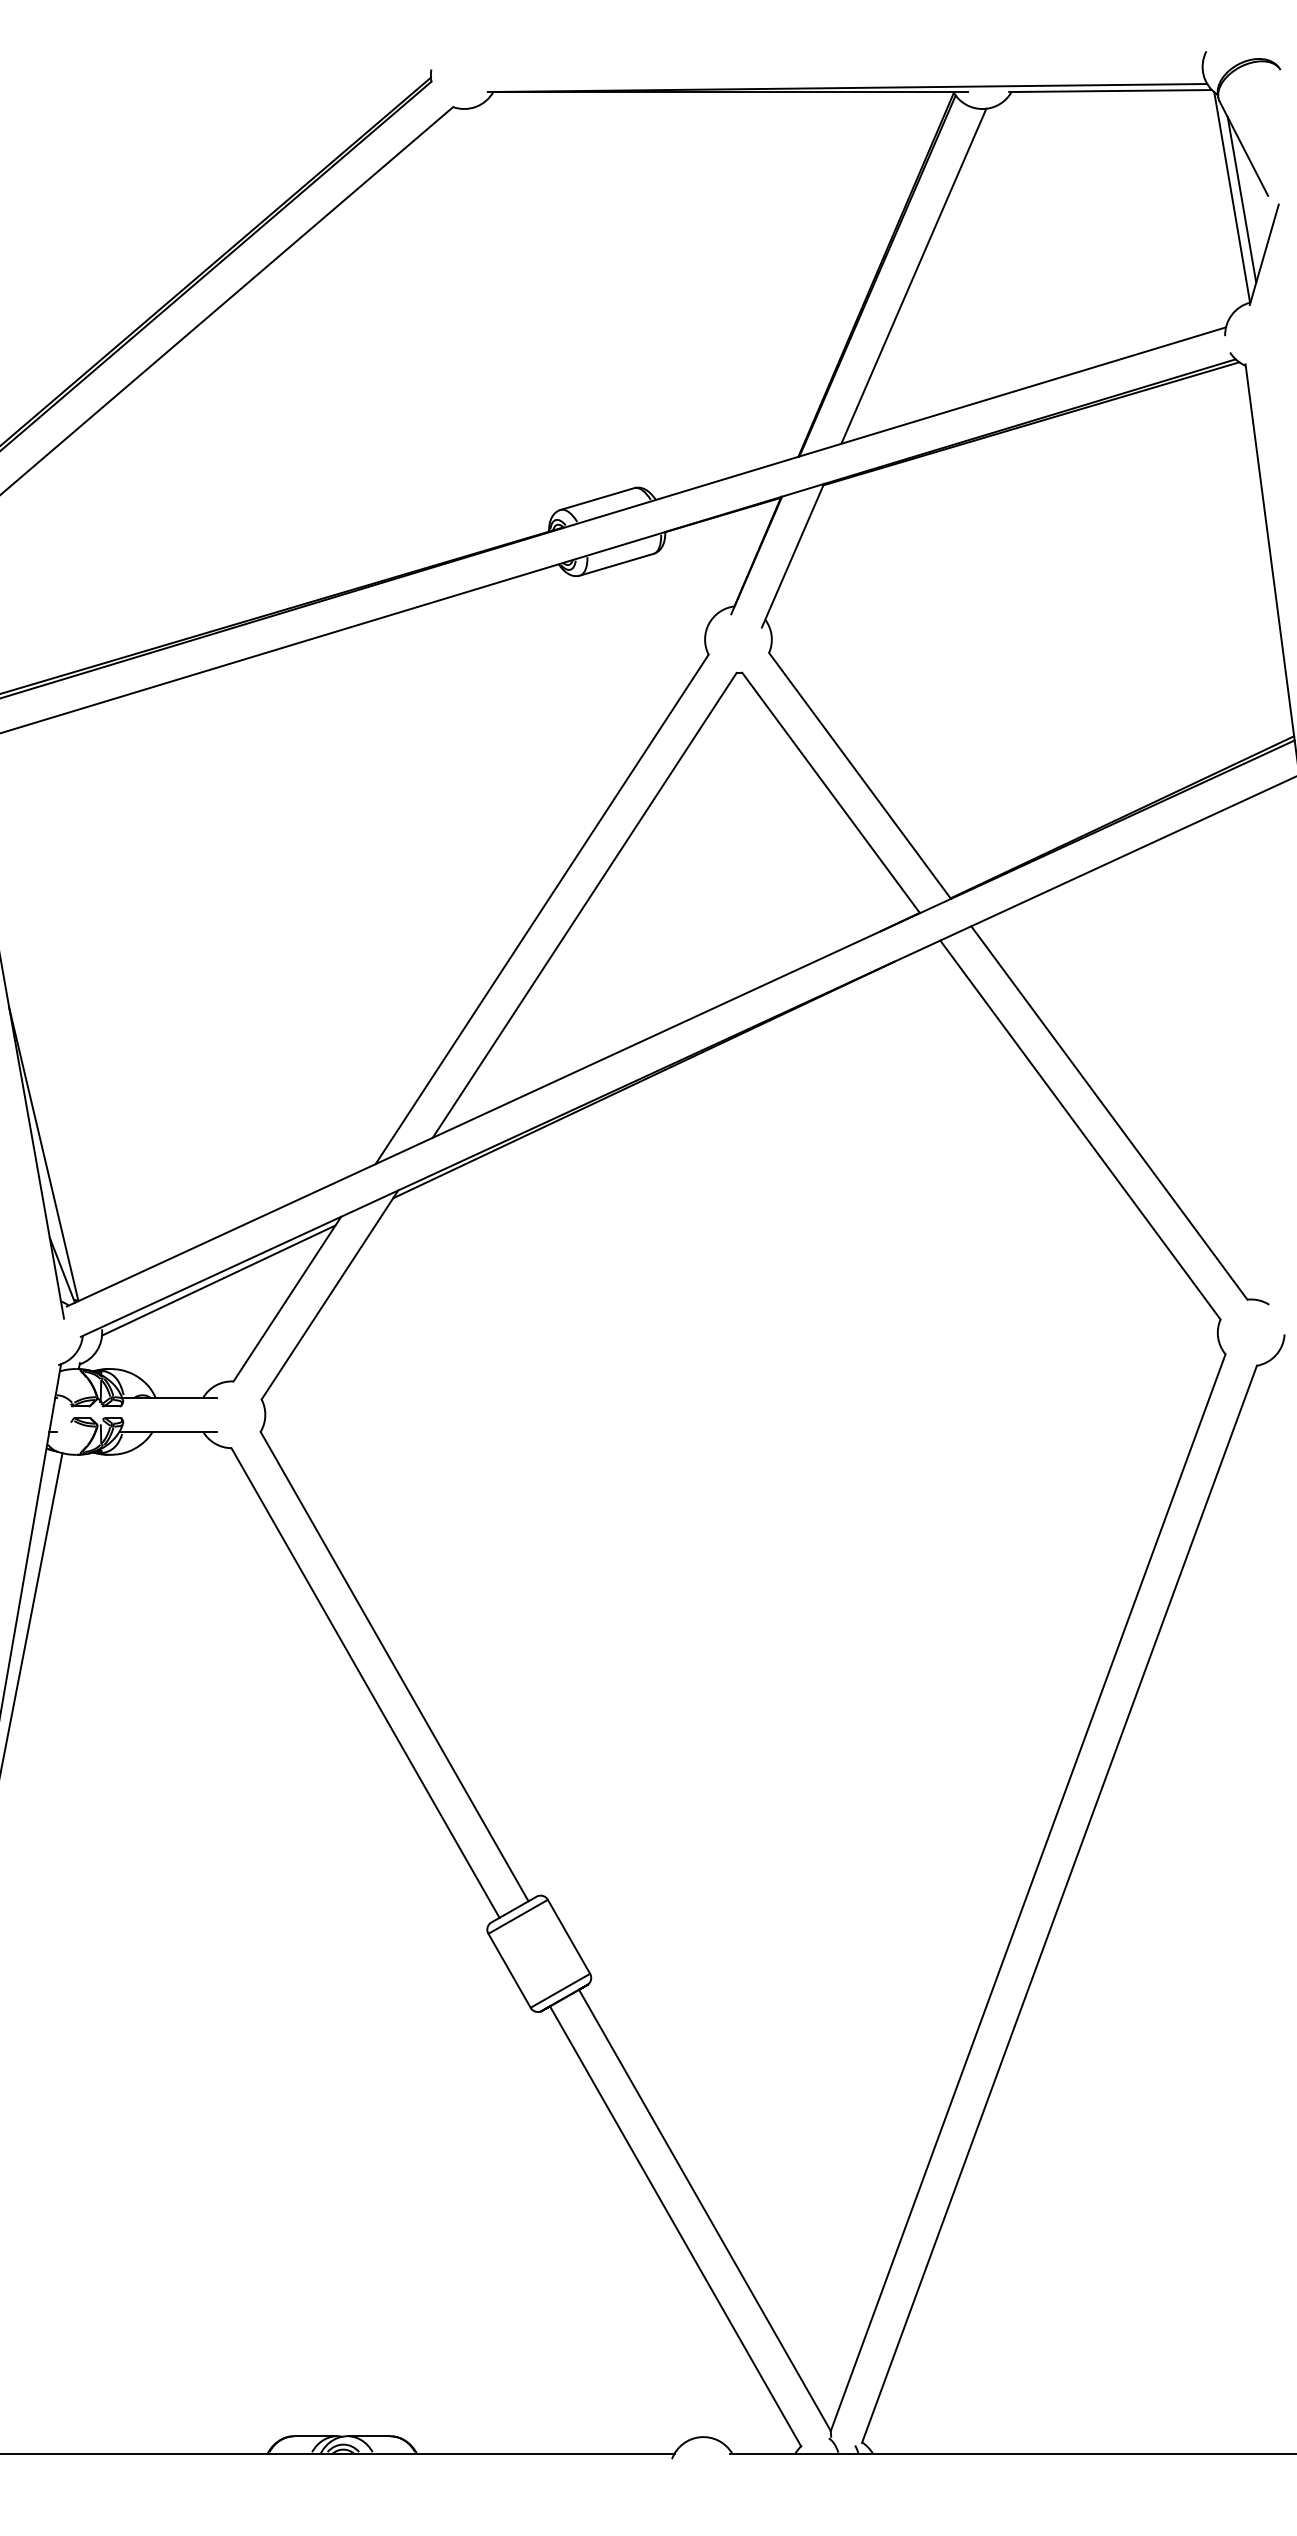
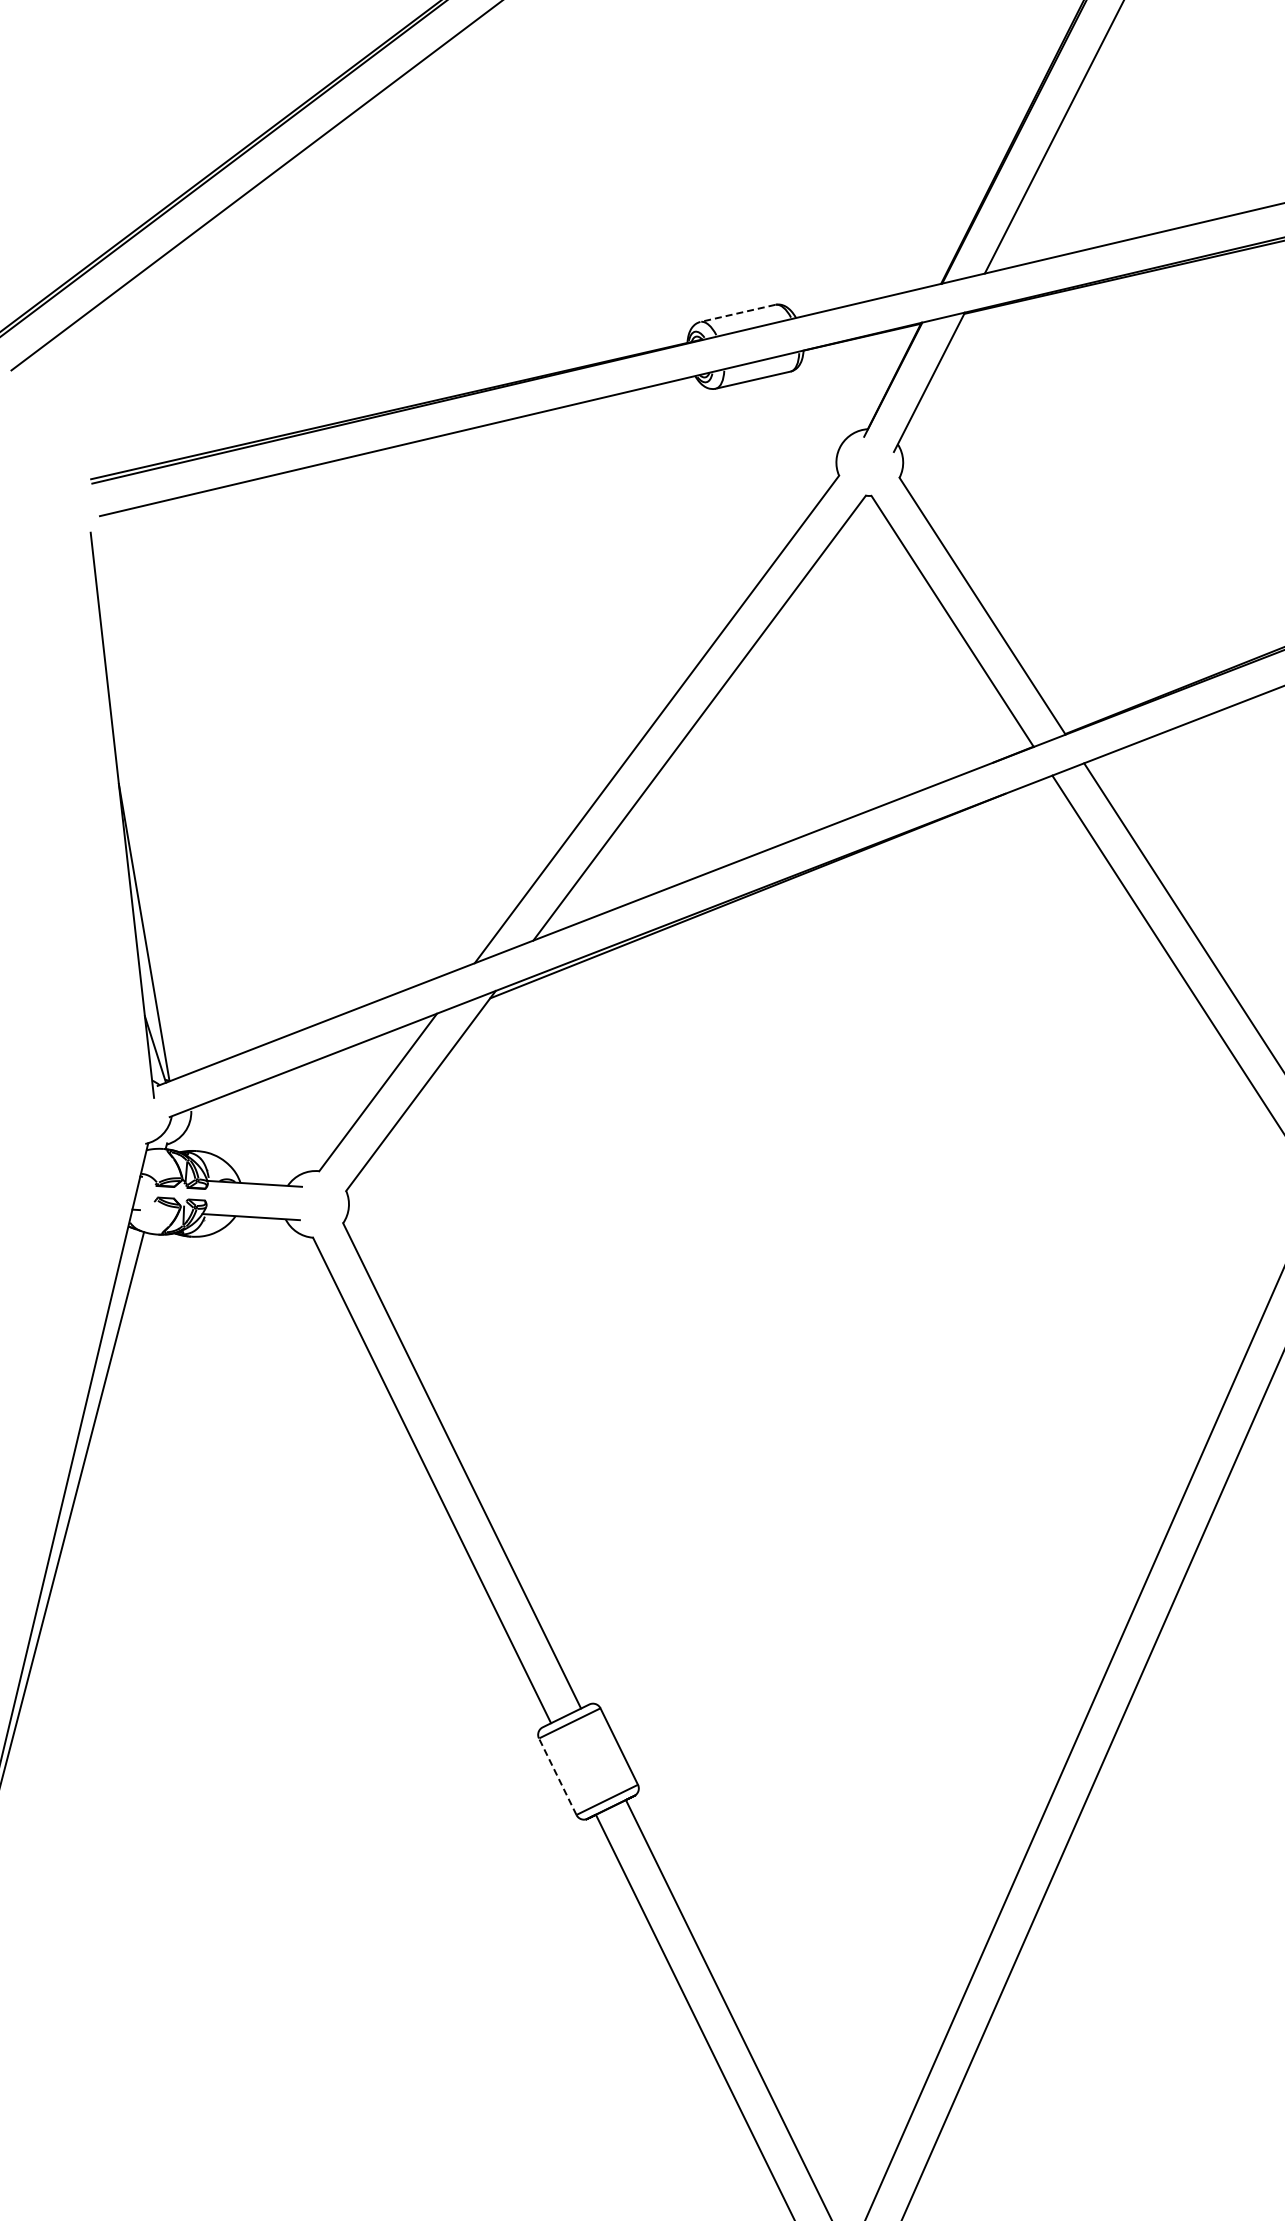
line: (596, 499) -> (736, 313), solid -> dashed
line: (218, 1280) -> (310, 1069), removed
line: (509, 1970) -> (557, 1776), solid -> dashed

